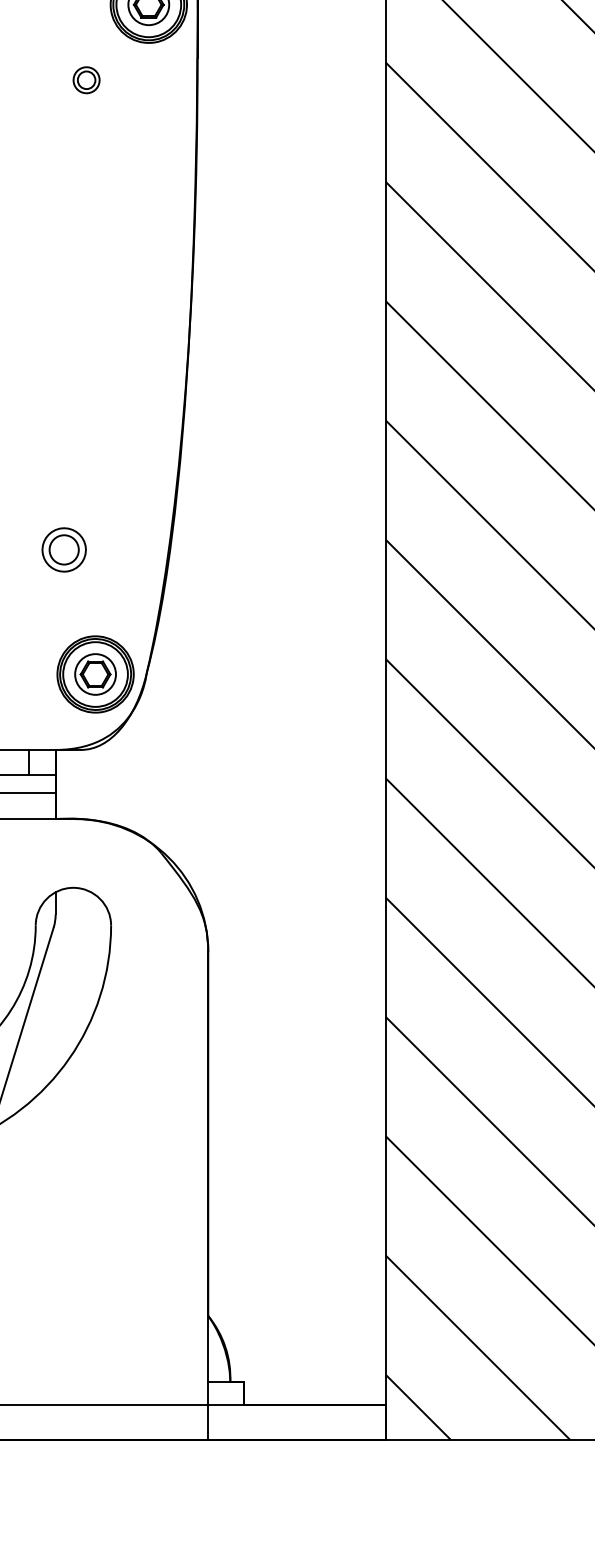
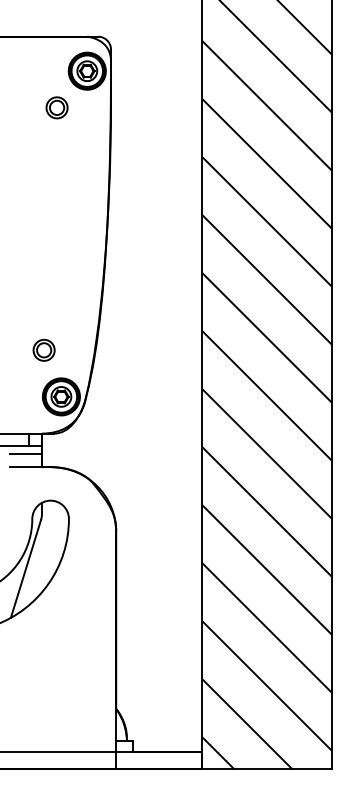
part: (85, 79) -> (56, 107), size x1.67
part: (62, 548) -> (43, 349), moved

